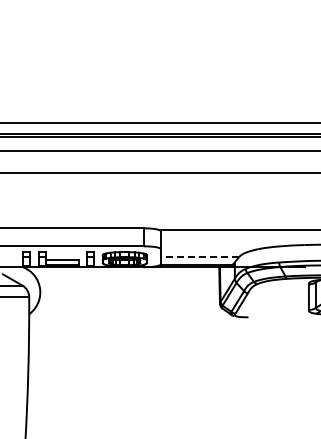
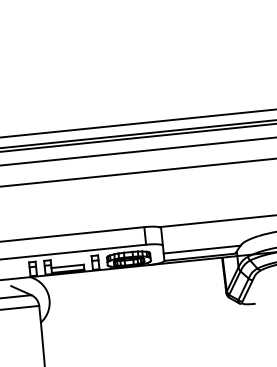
line: (199, 257) -> (201, 250), dashed -> solid

